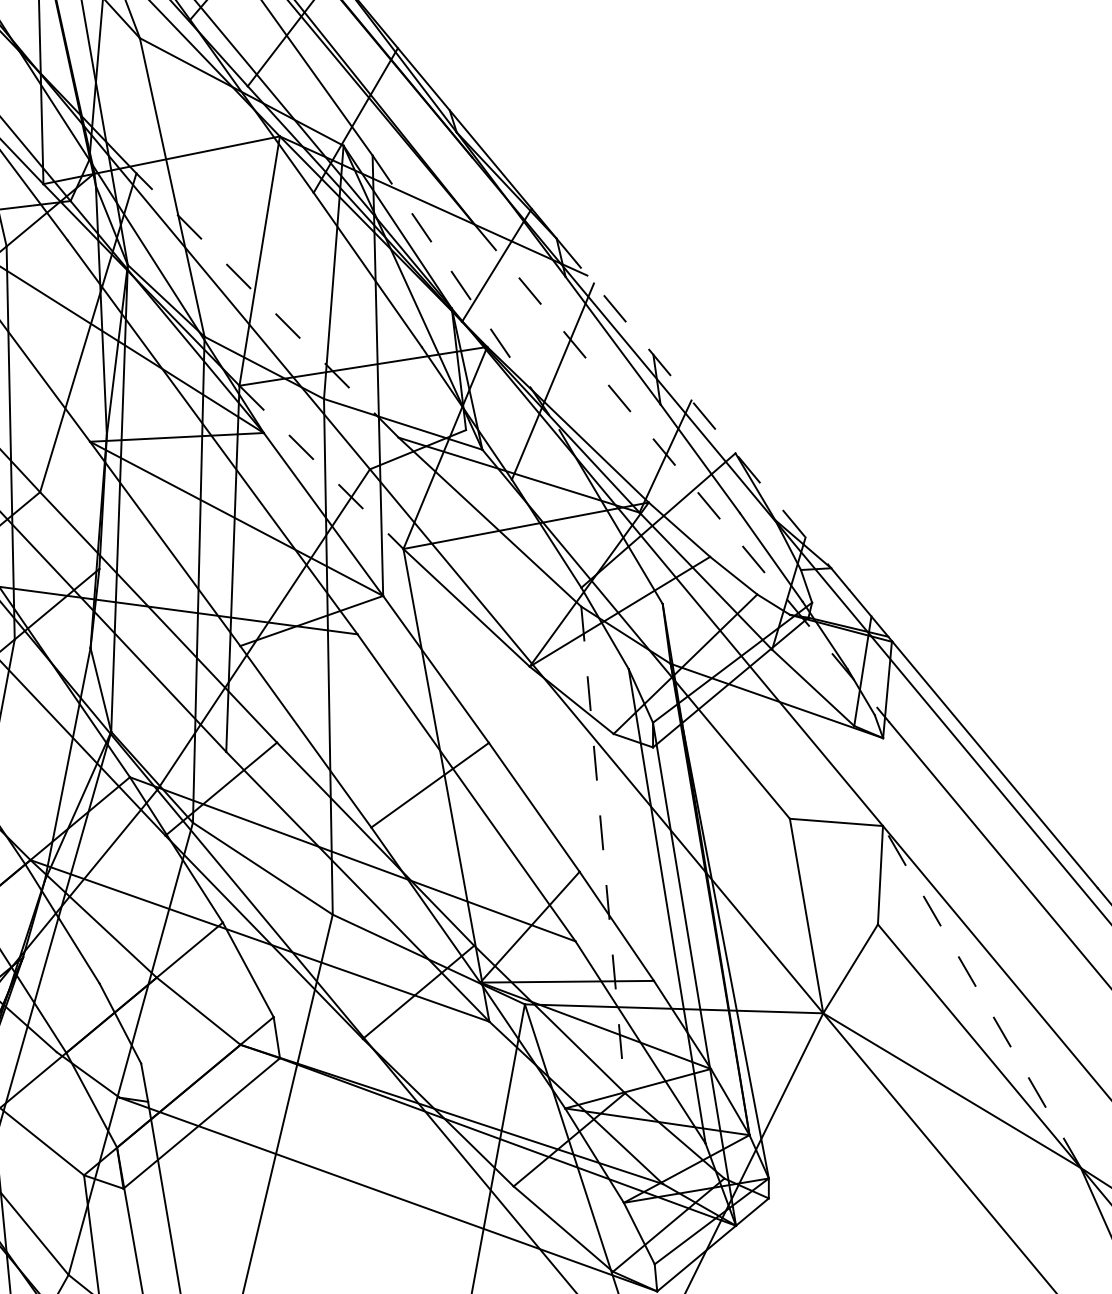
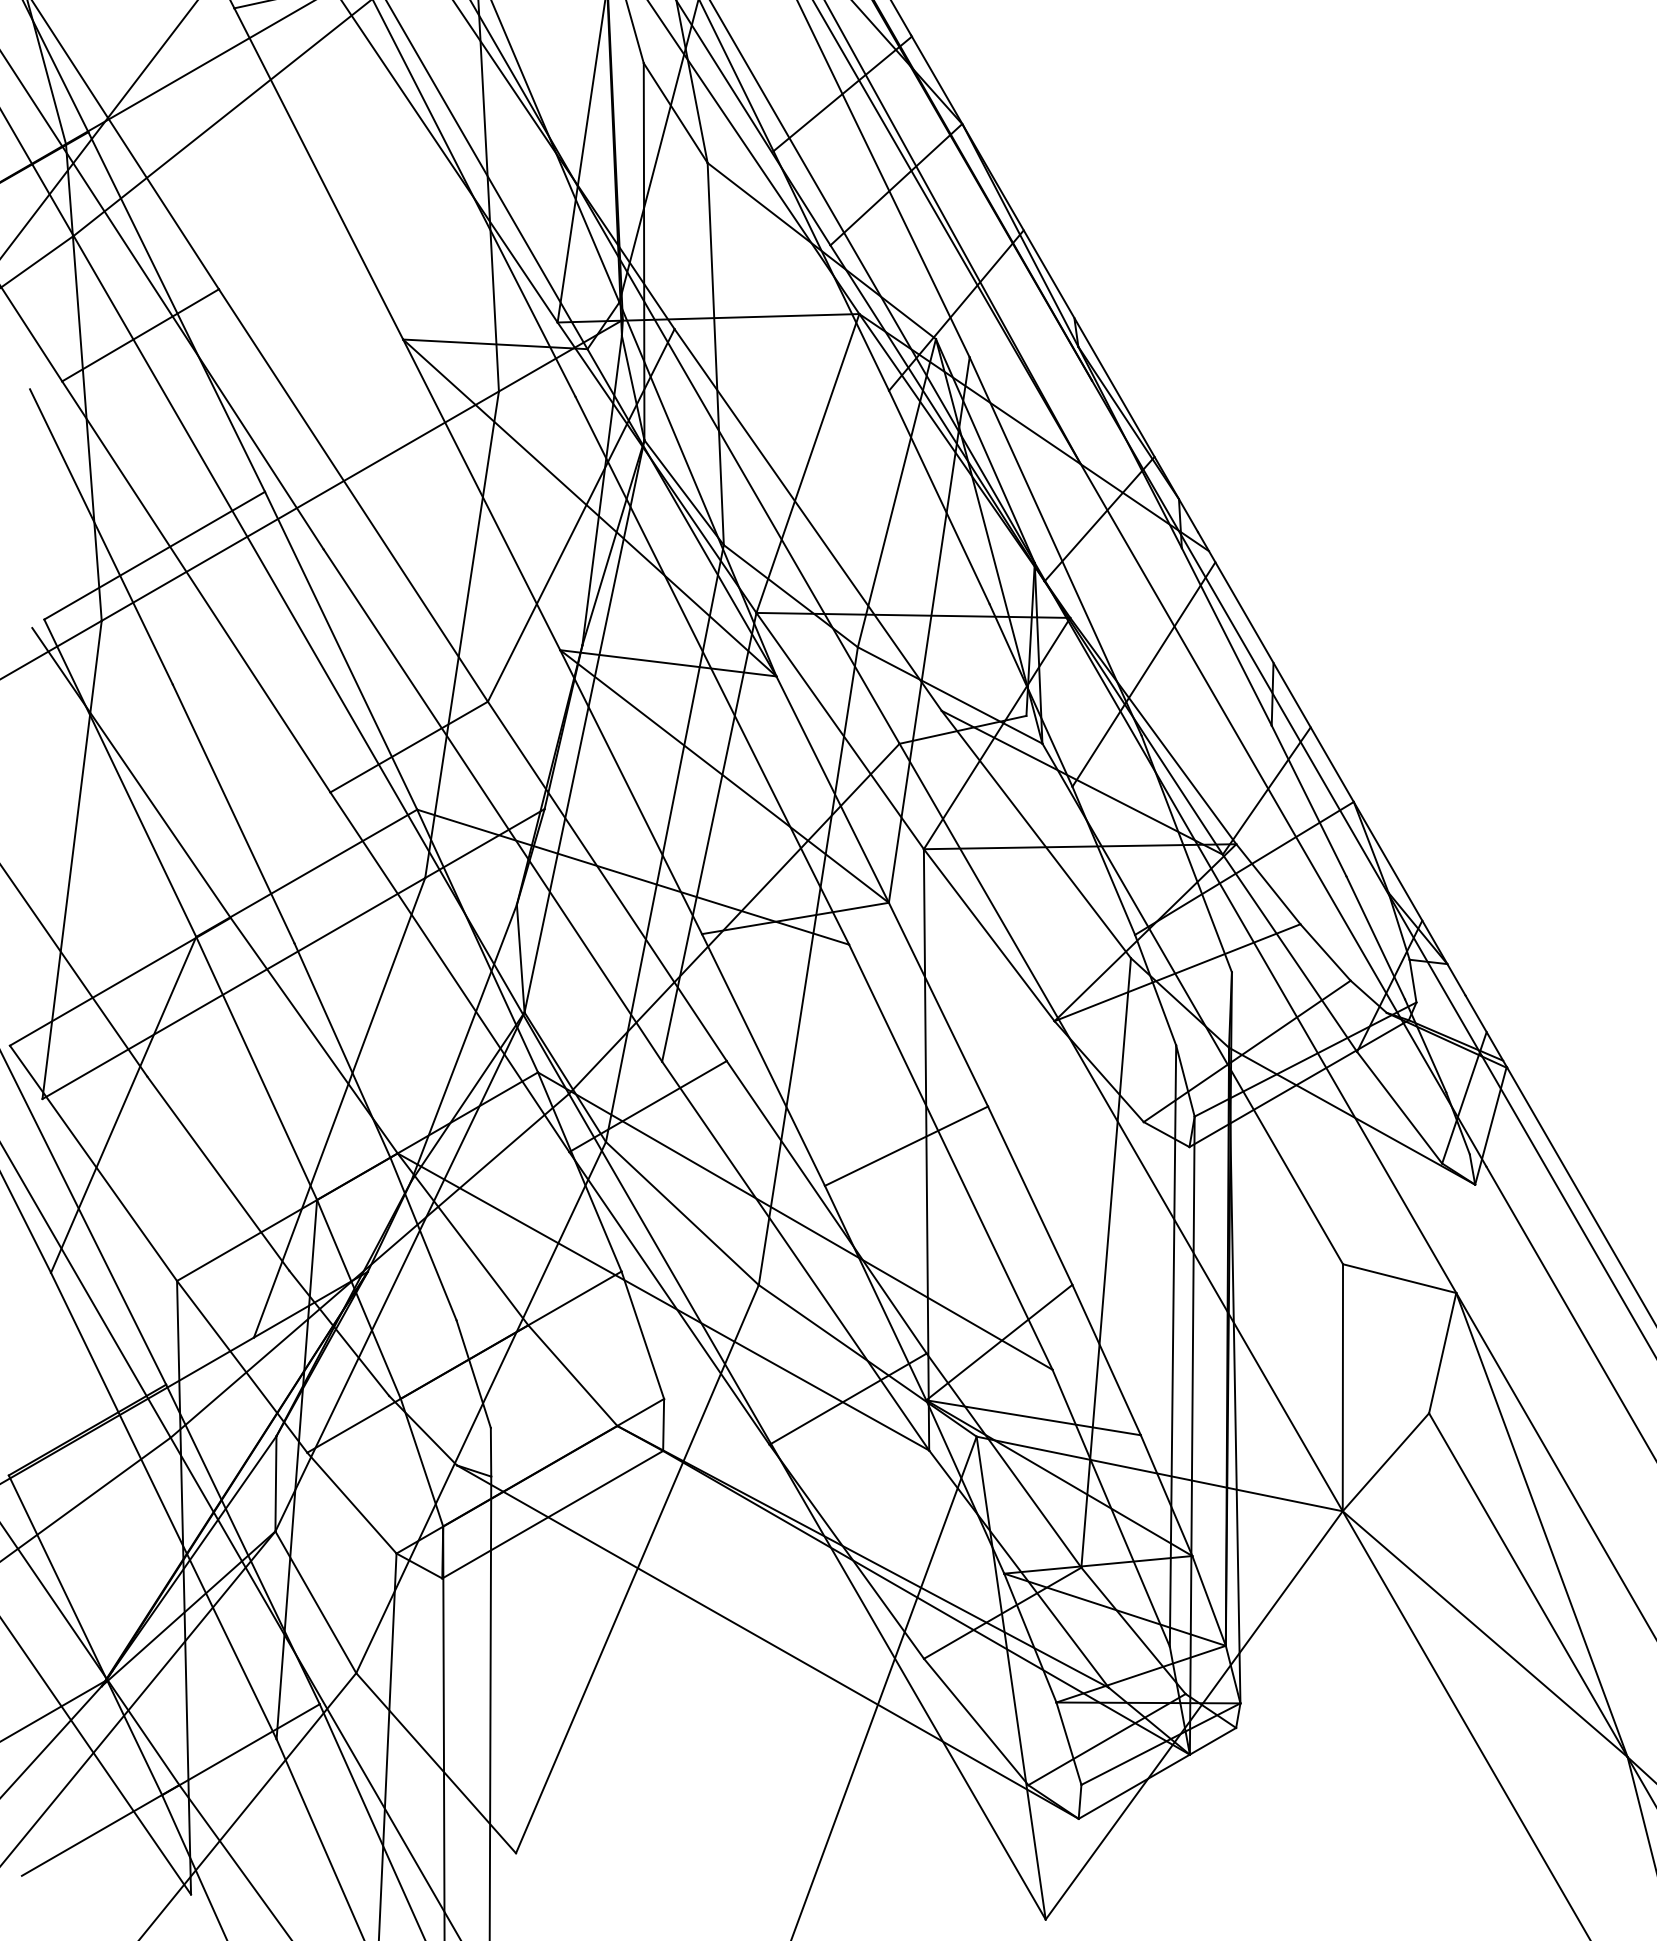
line: (465, 292) -> (1055, 546), dashed -> solid
line: (267, 305) -> (808, 520), dashed -> solid
line: (712, 426) -> (1331, 763), dashed -> solid
line: (321, 467) -> (840, 731), dashed -> solid
line: (682, 473) -> (1283, 815), dashed -> solid
line: (603, 849) -> (1106, 1262), dashed -> solid
line: (981, 996) -> (1541, 1524), dashed -> solid

